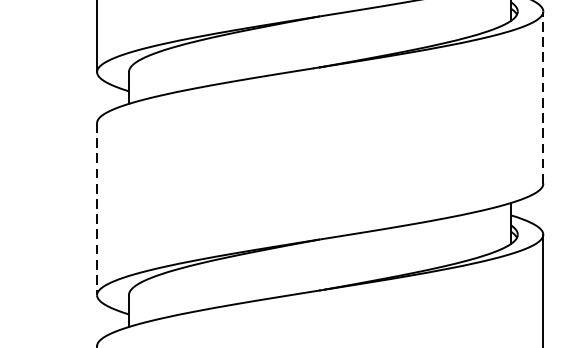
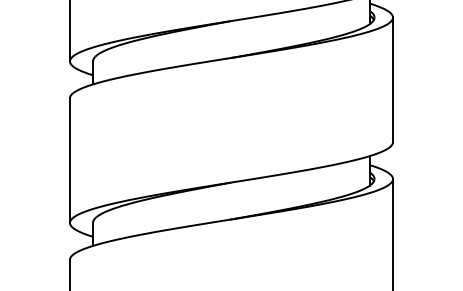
line: (544, 97) -> (393, 79), dashed -> solid
line: (96, 210) -> (69, 161), dashed -> solid

